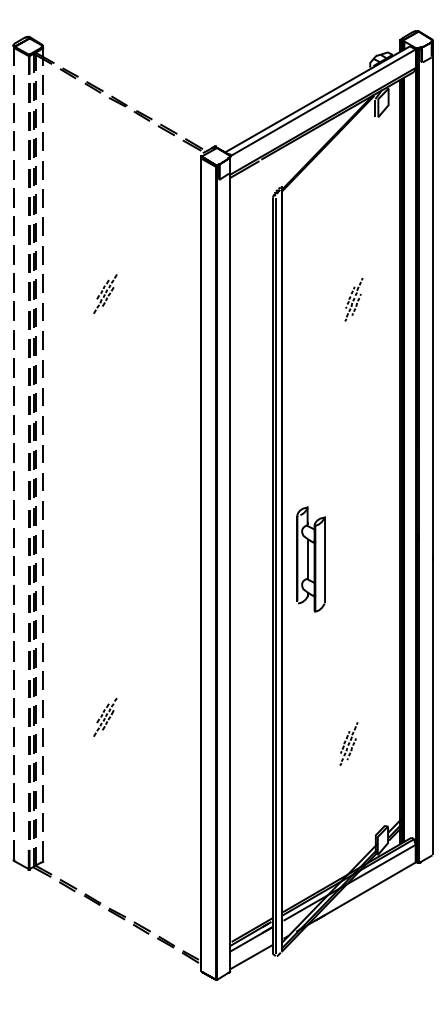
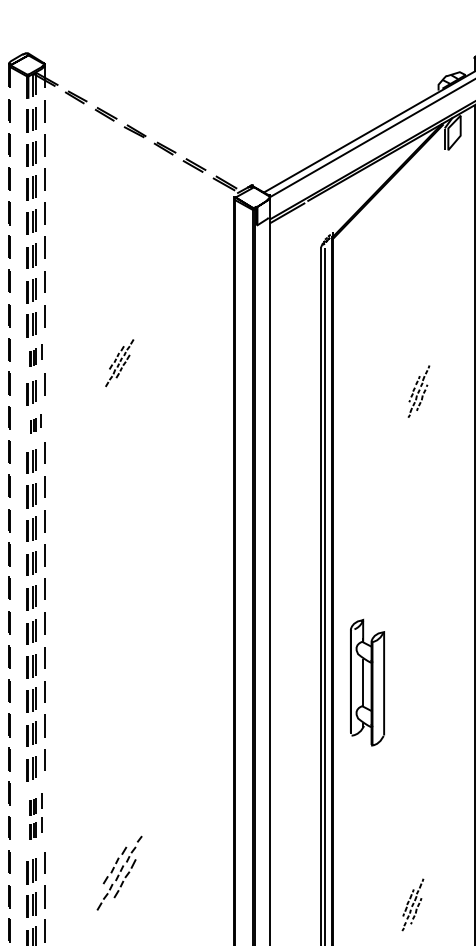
part: (35, 287) -> (35, 355), size x0.7
part: (353, 299) -> (418, 391), moved
part: (35, 344) -> (35, 423), size x0.6
part: (35, 670) -> (35, 816), size x0.7
part: (105, 716) -> (119, 871), size x1.6

